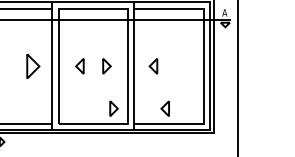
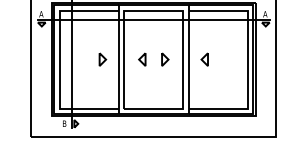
part: (33, 66) -> (102, 59), size x0.62
part: (114, 108) -> (171, 95), removed
part: (164, 108) -> (214, 95), removed

